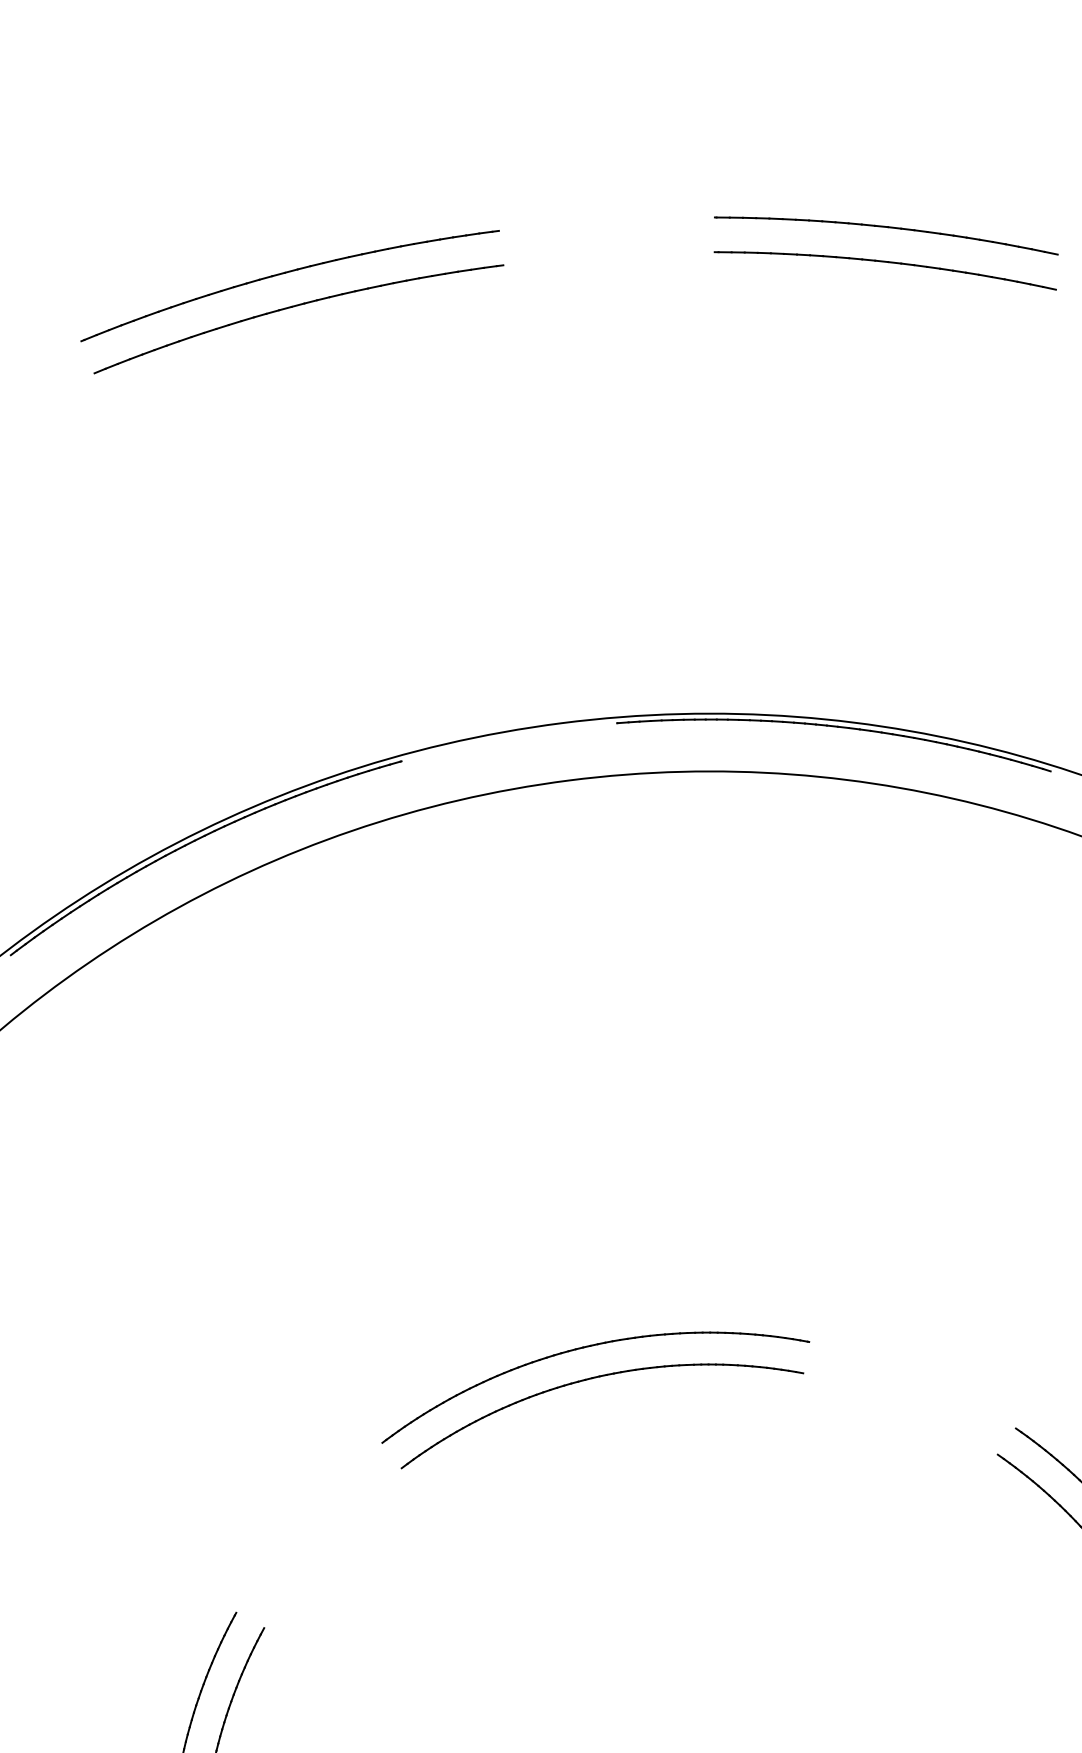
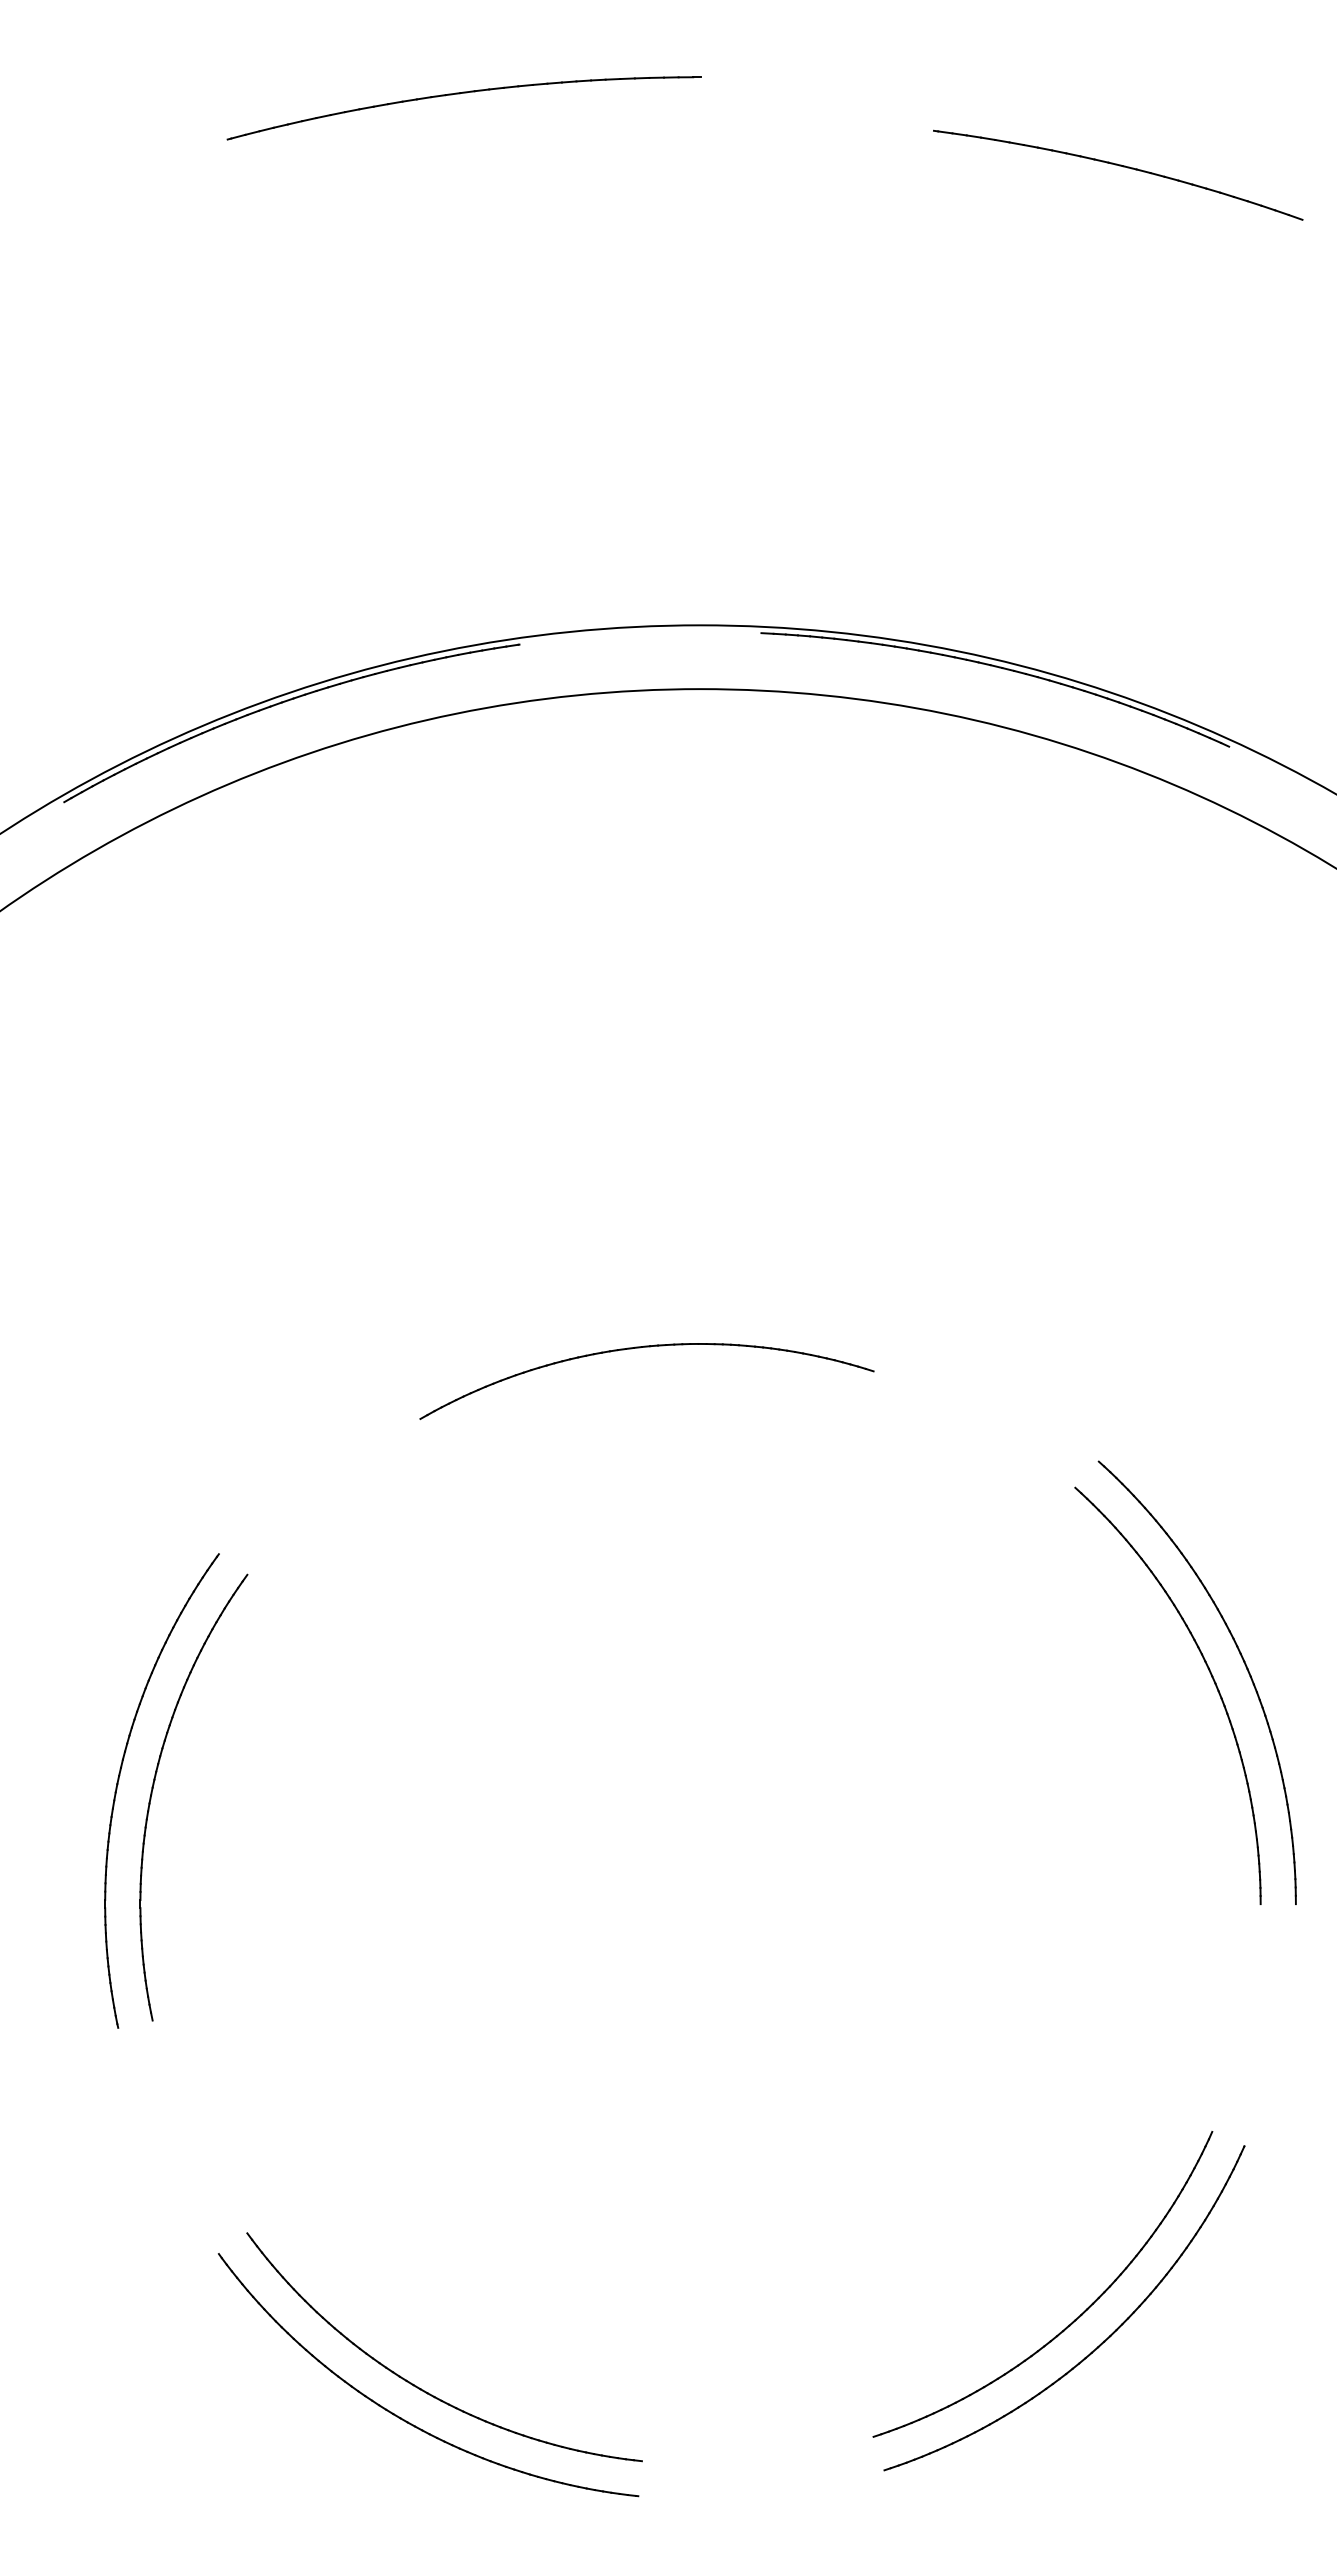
part: (886, 228) -> (1125, 128), removed
part: (293, 307) -> (464, 132), removed
part: (583, 1348) -> (636, 1313), removed

